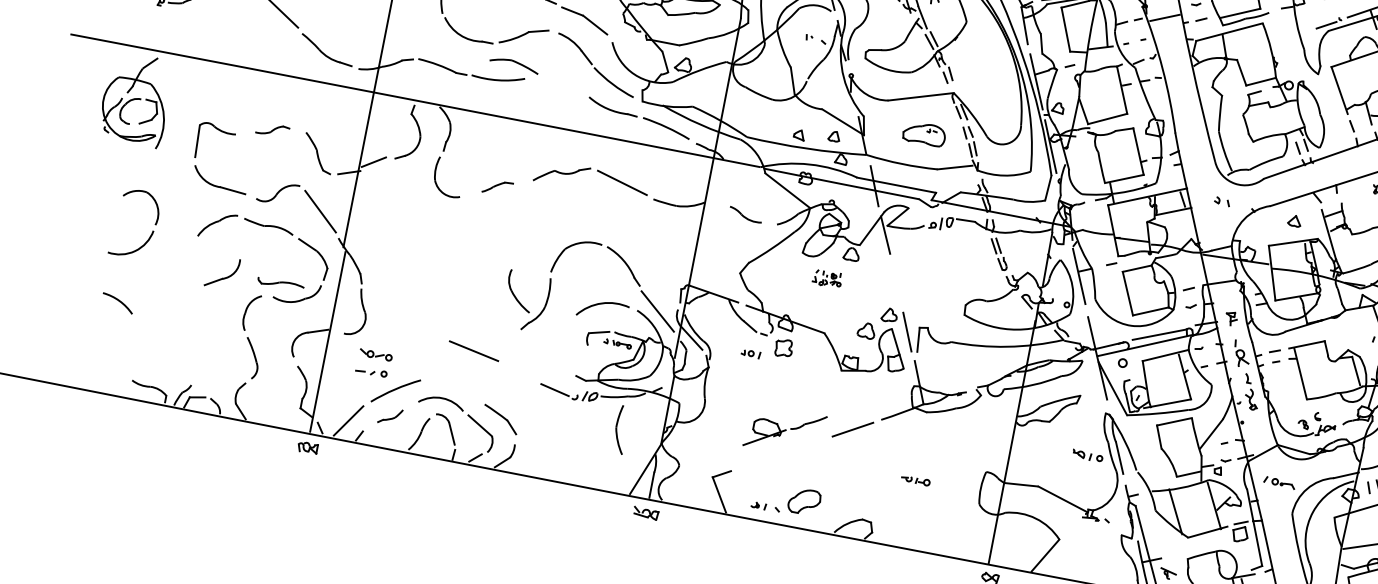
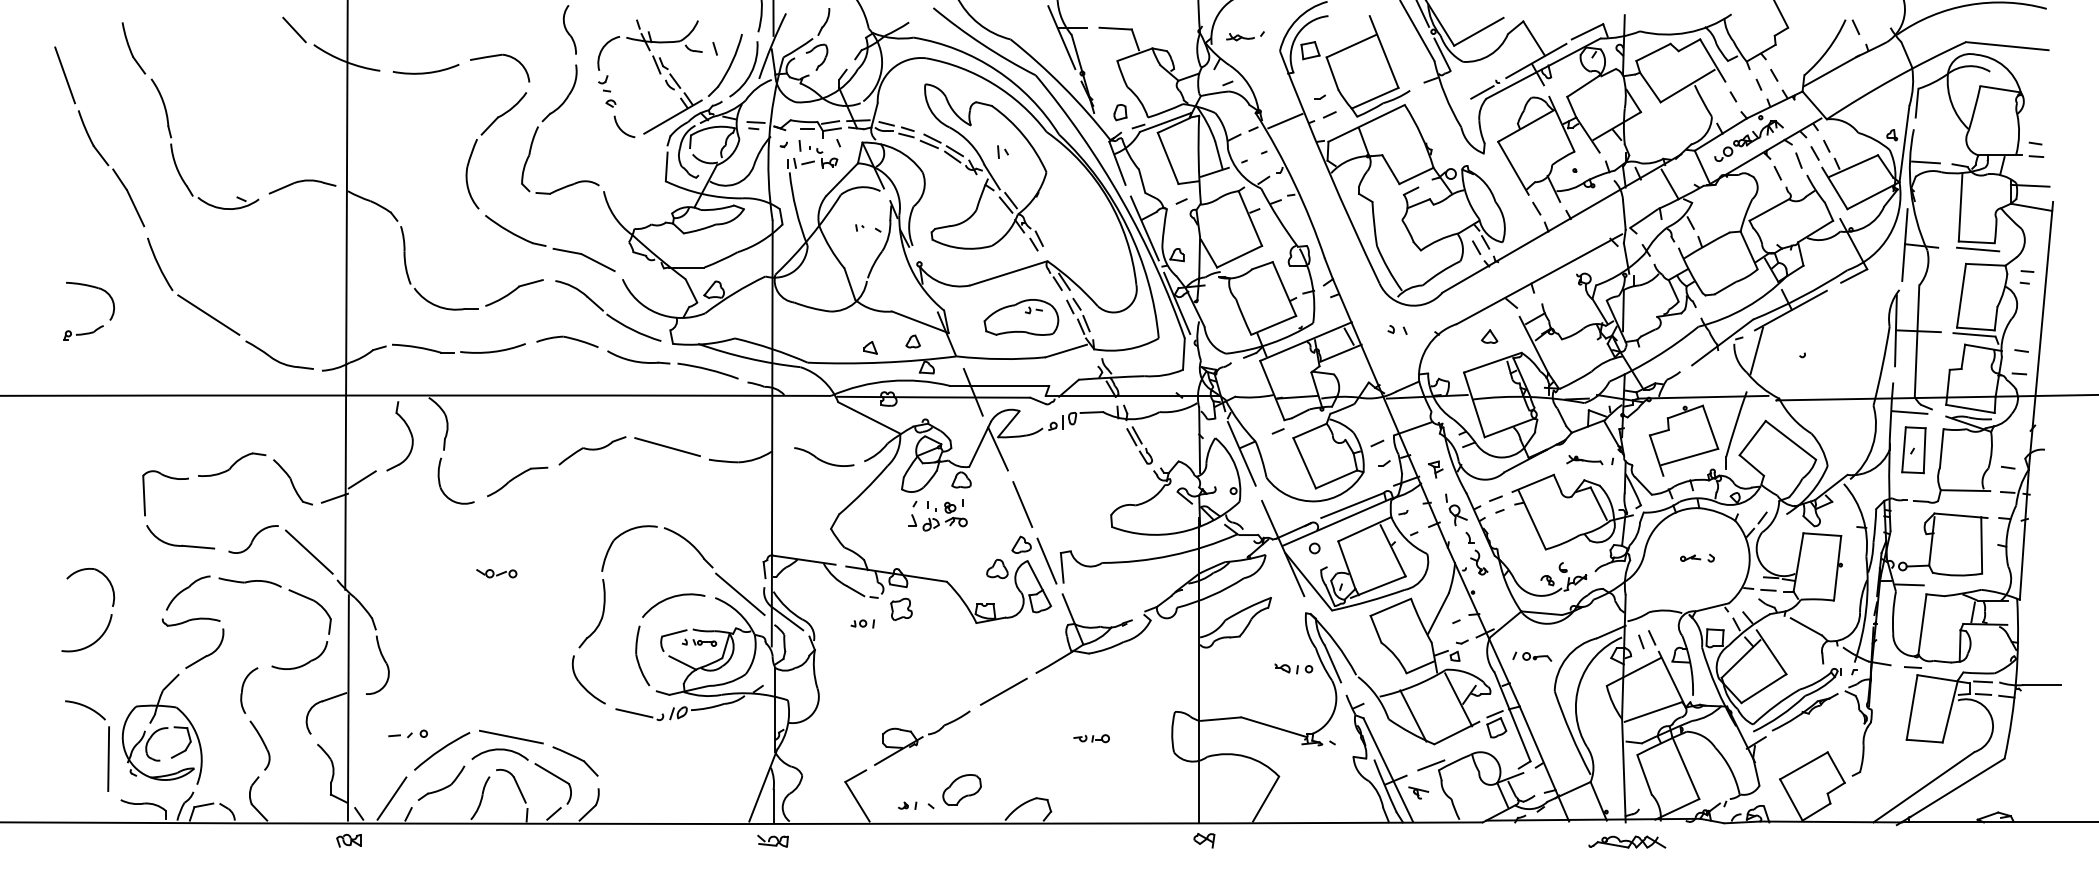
part: (514, 64) -> (567, 341), moved
part: (135, 98) -> (161, 728), moved
part: (272, 130) -> (232, 464), size x1.67
part: (924, 133) -> (1021, 317), size x1.43
part: (497, 187) -> (517, 481), size x1.67
part: (746, 214) -> (824, 456), size x1.43
part: (827, 278) -> (937, 515), size x1.67
part: (280, 283) -> (190, 621), moved
line: (896, 283) -> (1022, 504), added
part: (514, 293) -> (582, 684), moved
part: (1351, 334) -> (1584, 460), added
line: (128, 345) -> (108, 758), added
line: (474, 350) -> (511, 736), moved
part: (375, 354) -> (496, 573), moved
line: (601, 356) -> (682, 662), added
part: (390, 415) -> (441, 782), size x1.67
part: (621, 429) -> (642, 655), moved
part: (785, 430) -> (922, 737), moved
line: (1182, 554) -> (1431, 765), added

